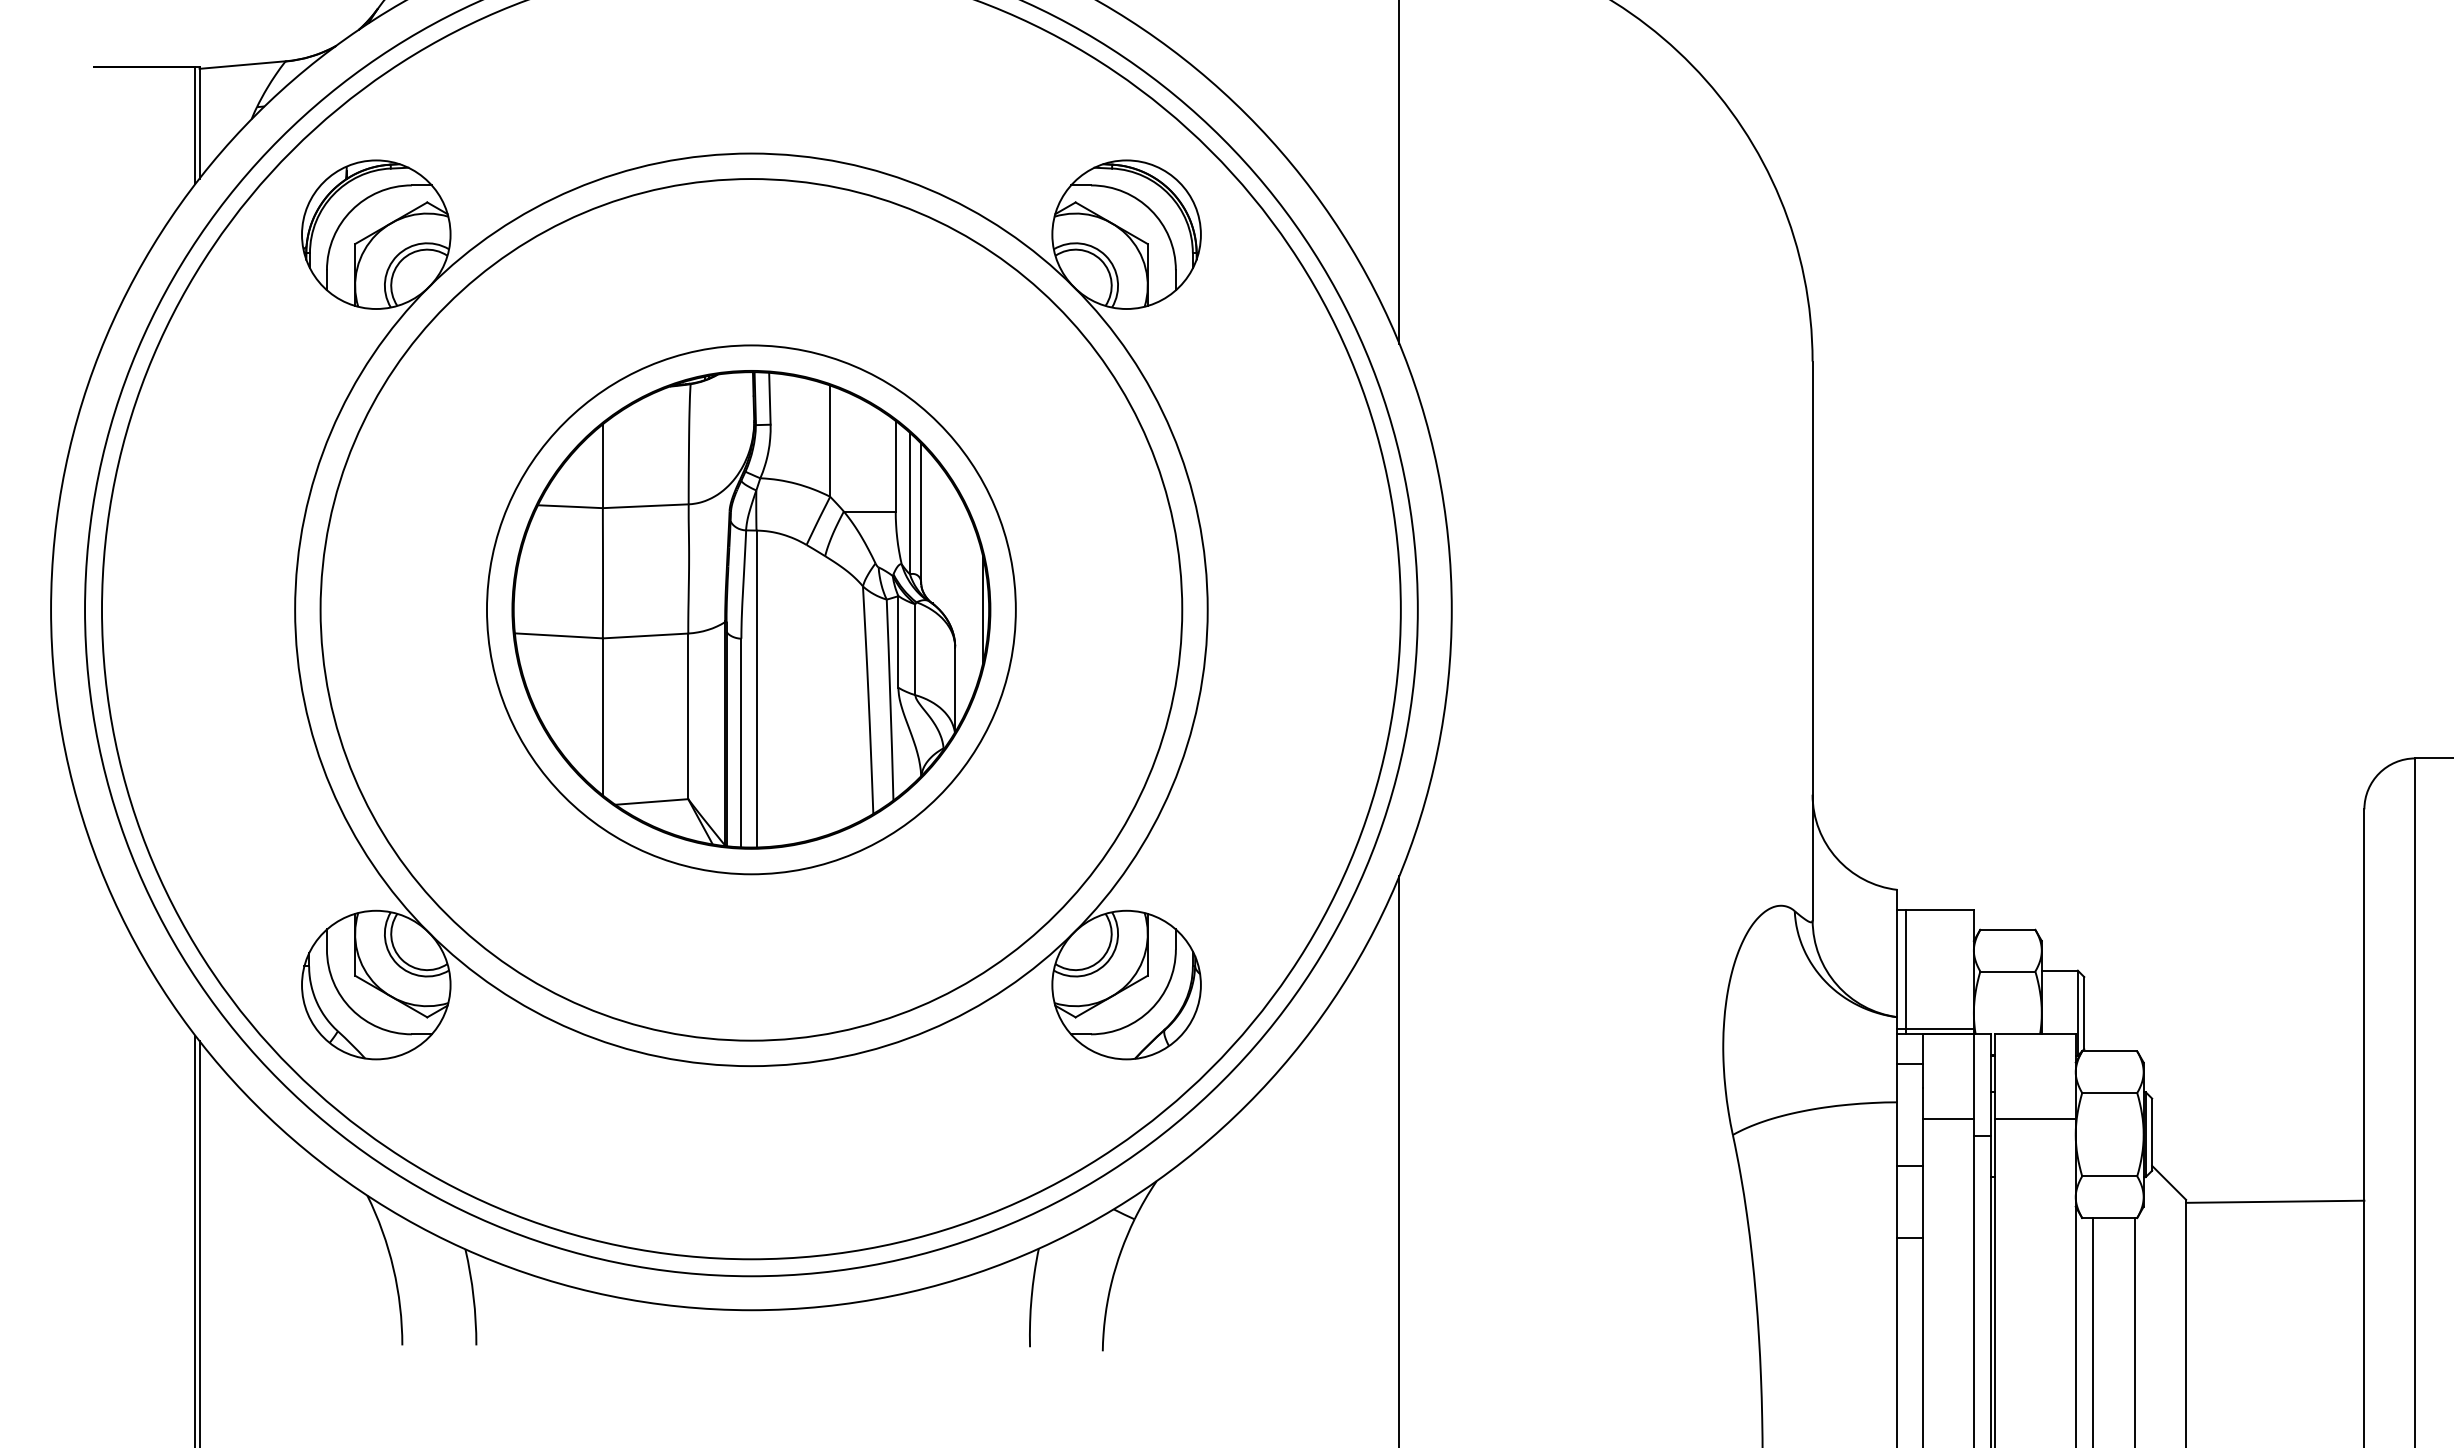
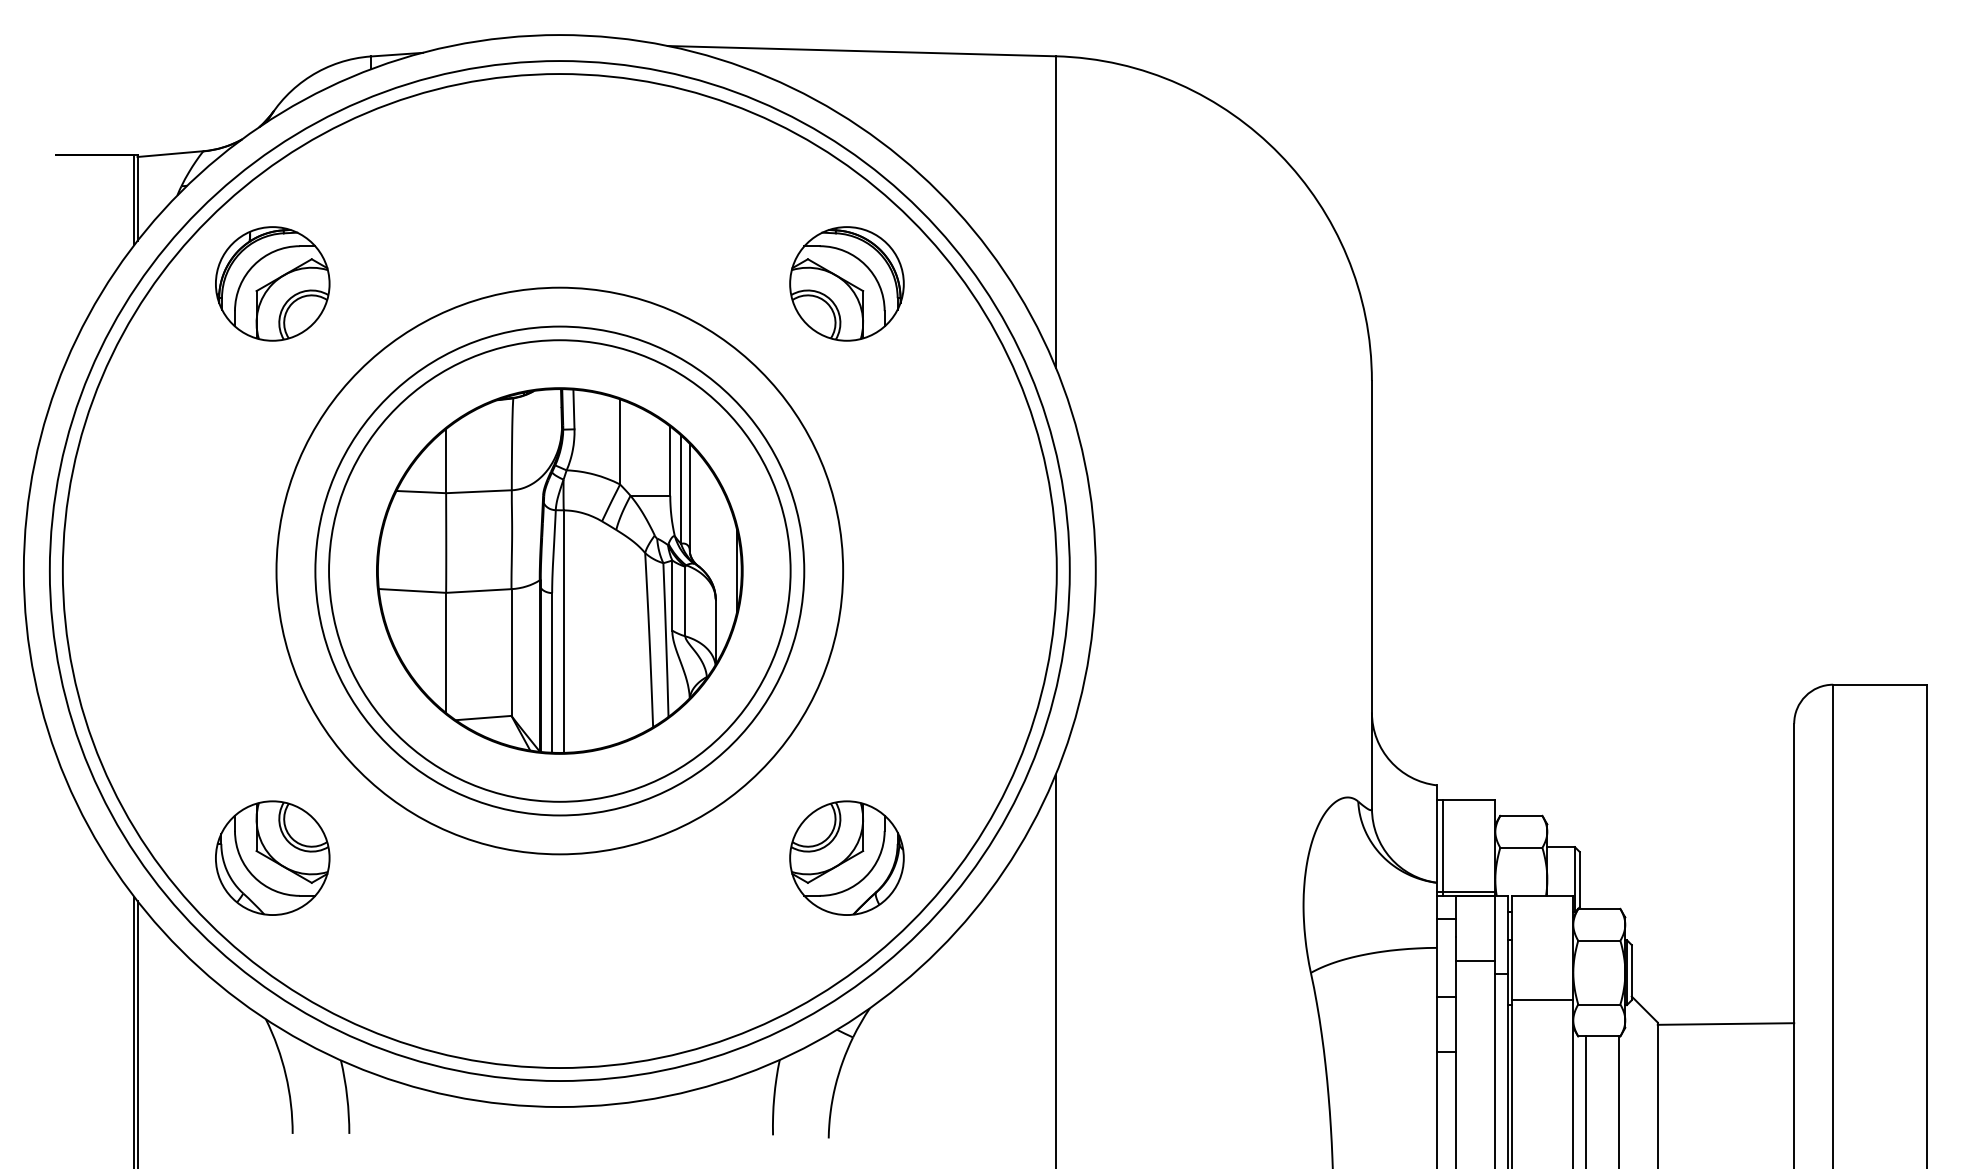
circle: (750, 609) -> (559, 570), size x0.7
circle: (750, 609) -> (559, 570), size x0.7
circle: (750, 609) -> (559, 570), size x1.4
line: (2035, 1118) -> (1542, 999), moved

